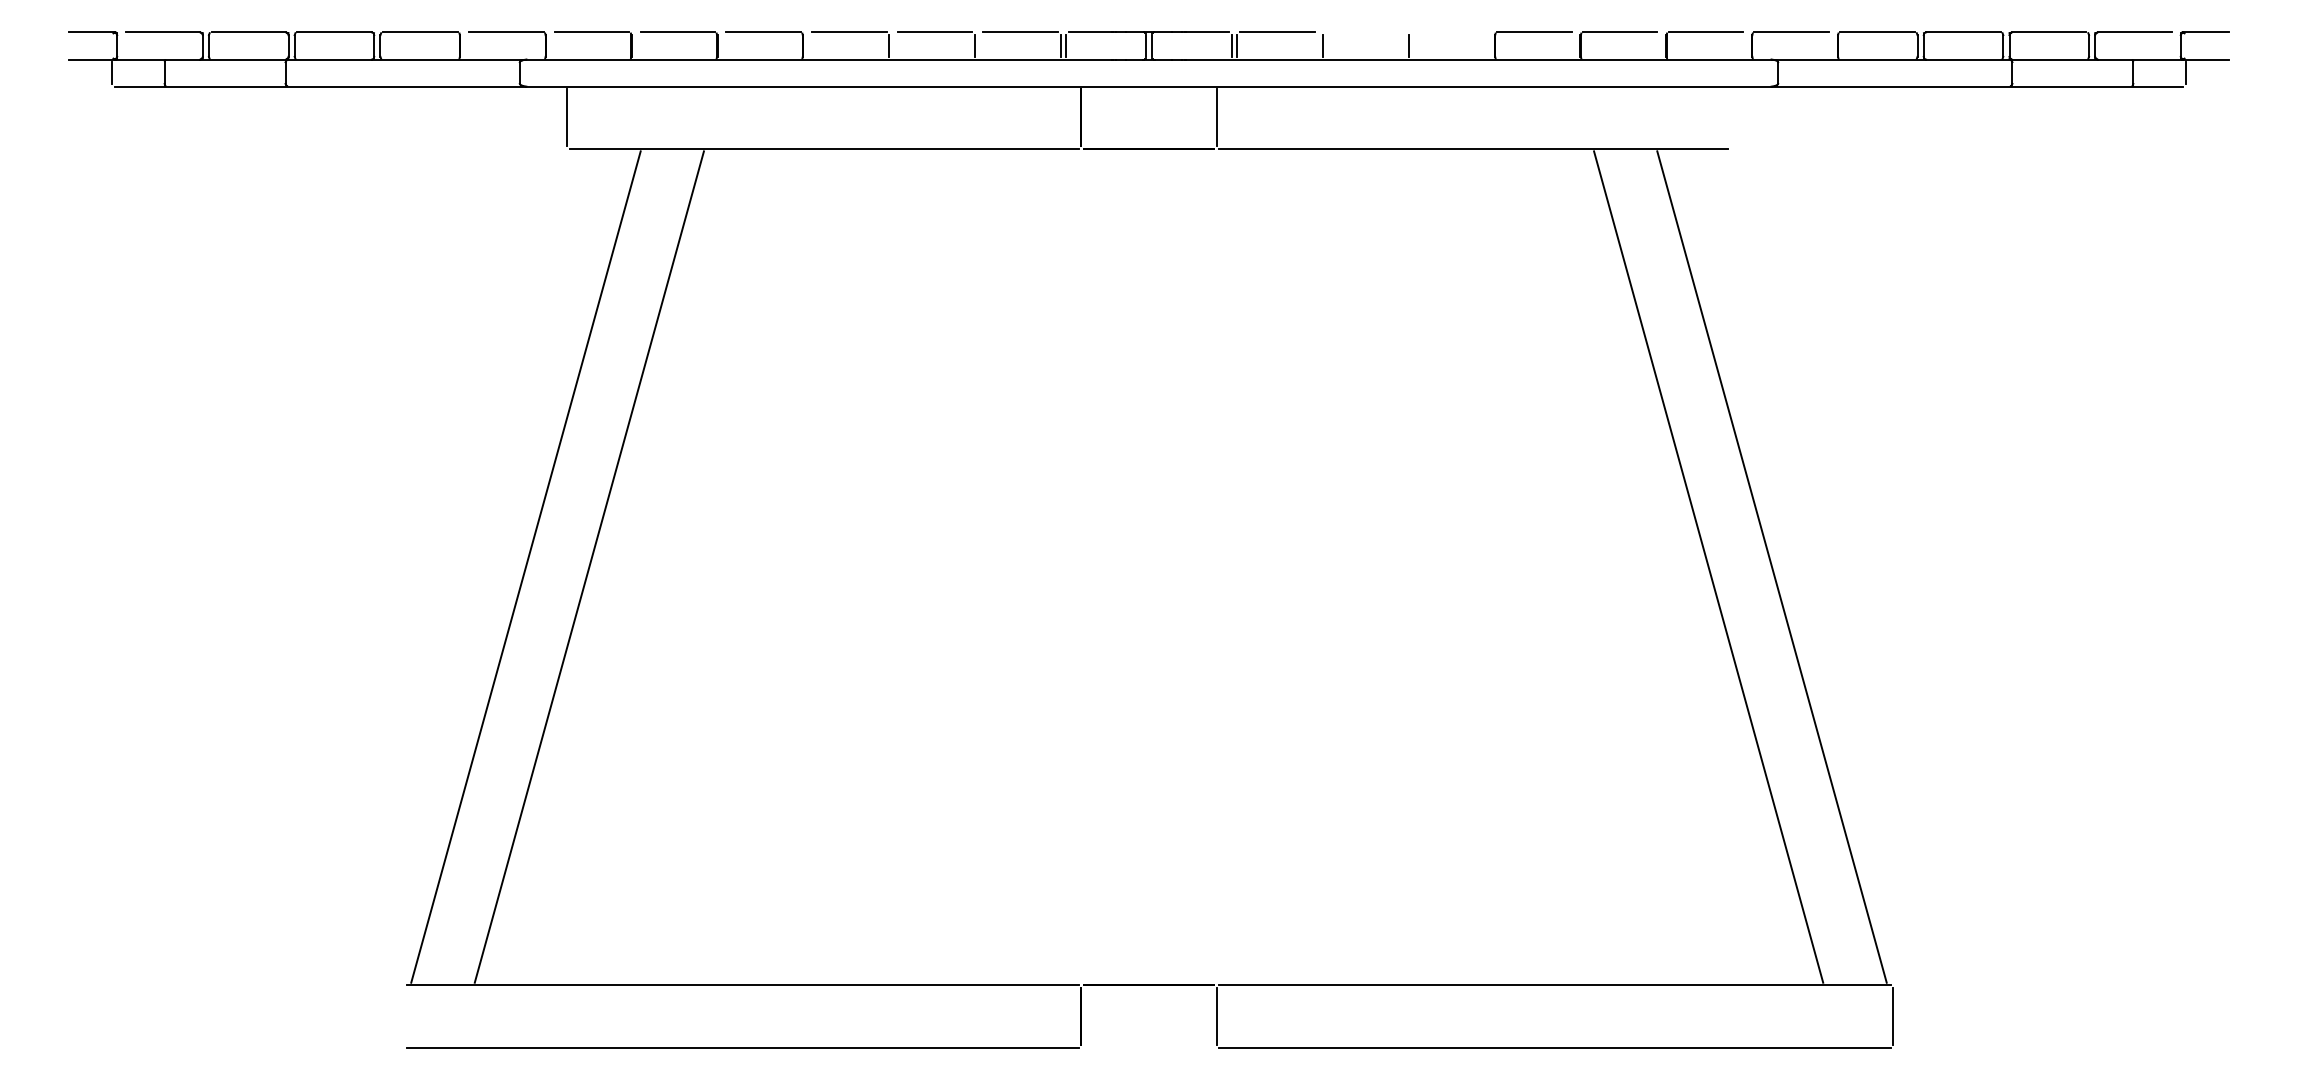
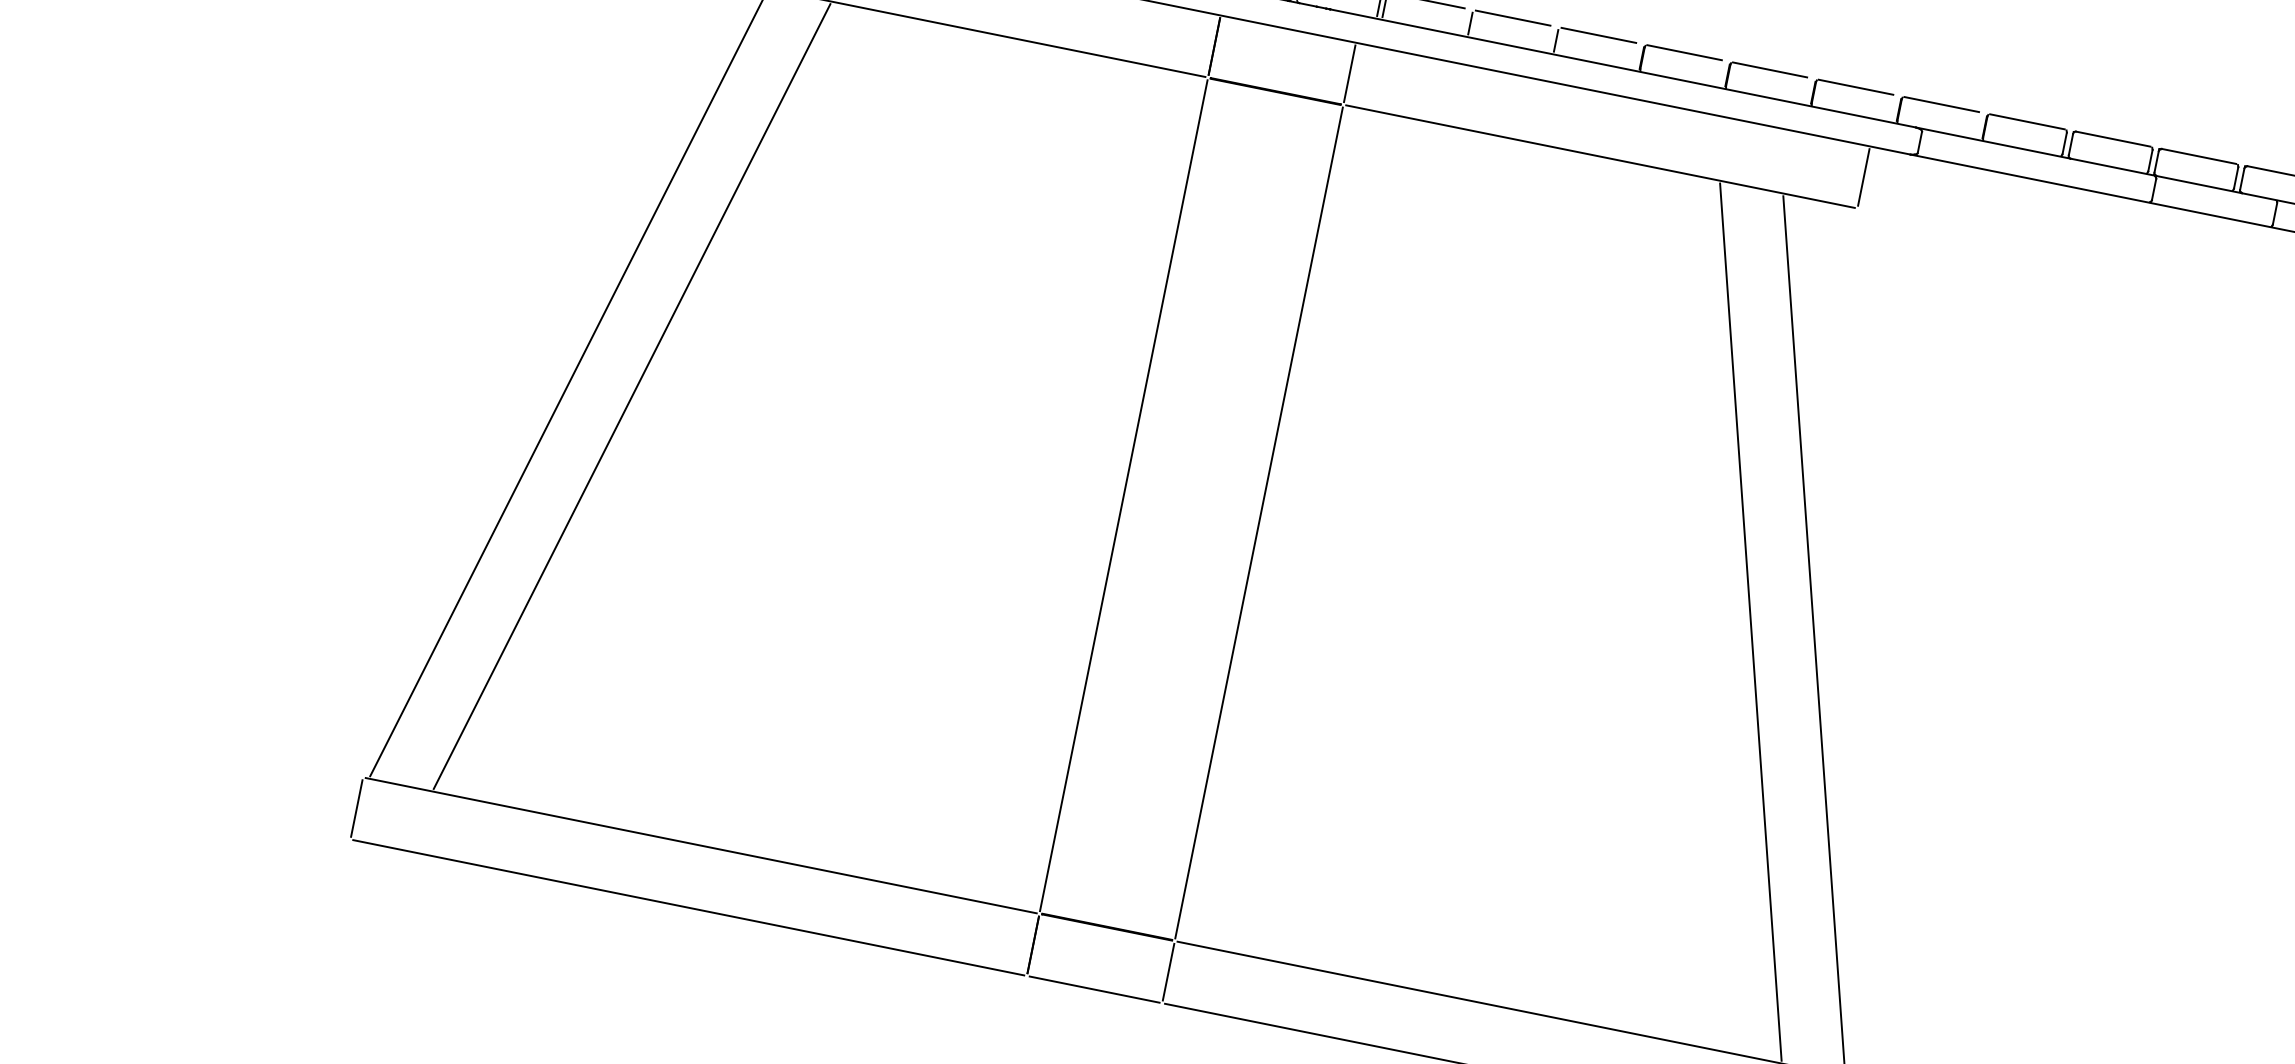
line: (1362, 32) -> (1512, 18), added
line: (1448, 32) -> (1598, 35), added
line: (1731, 117) -> (1864, 177), added
line: (1081, 566) -> (1124, 495), added
line: (1216, 566) -> (1259, 522), added
line: (404, 1016) -> (356, 808), added
line: (1148, 1047) -> (1094, 989), added

